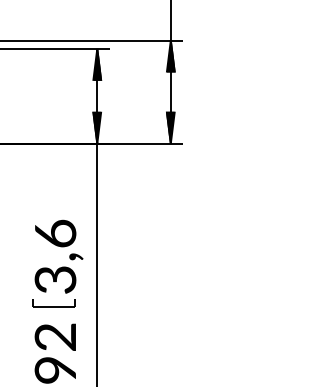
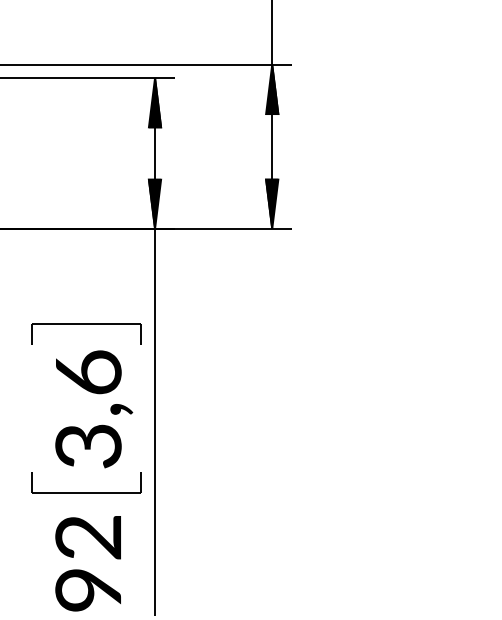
part: (53, 209) -> (85, 333), added
part: (53, 303) -> (85, 483), size x1.67

